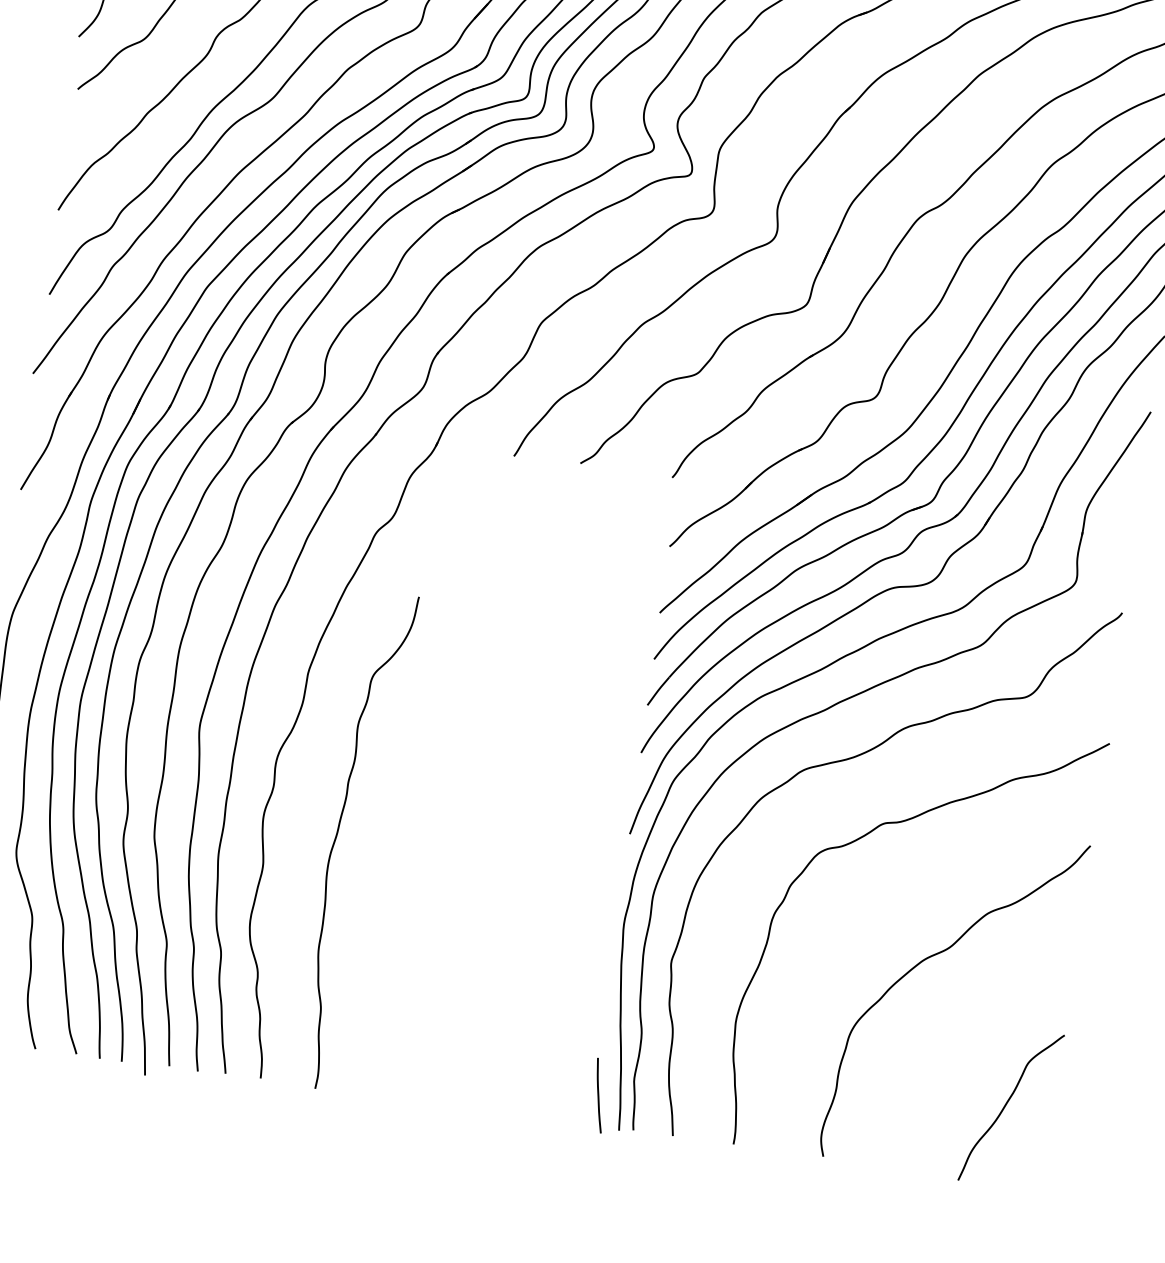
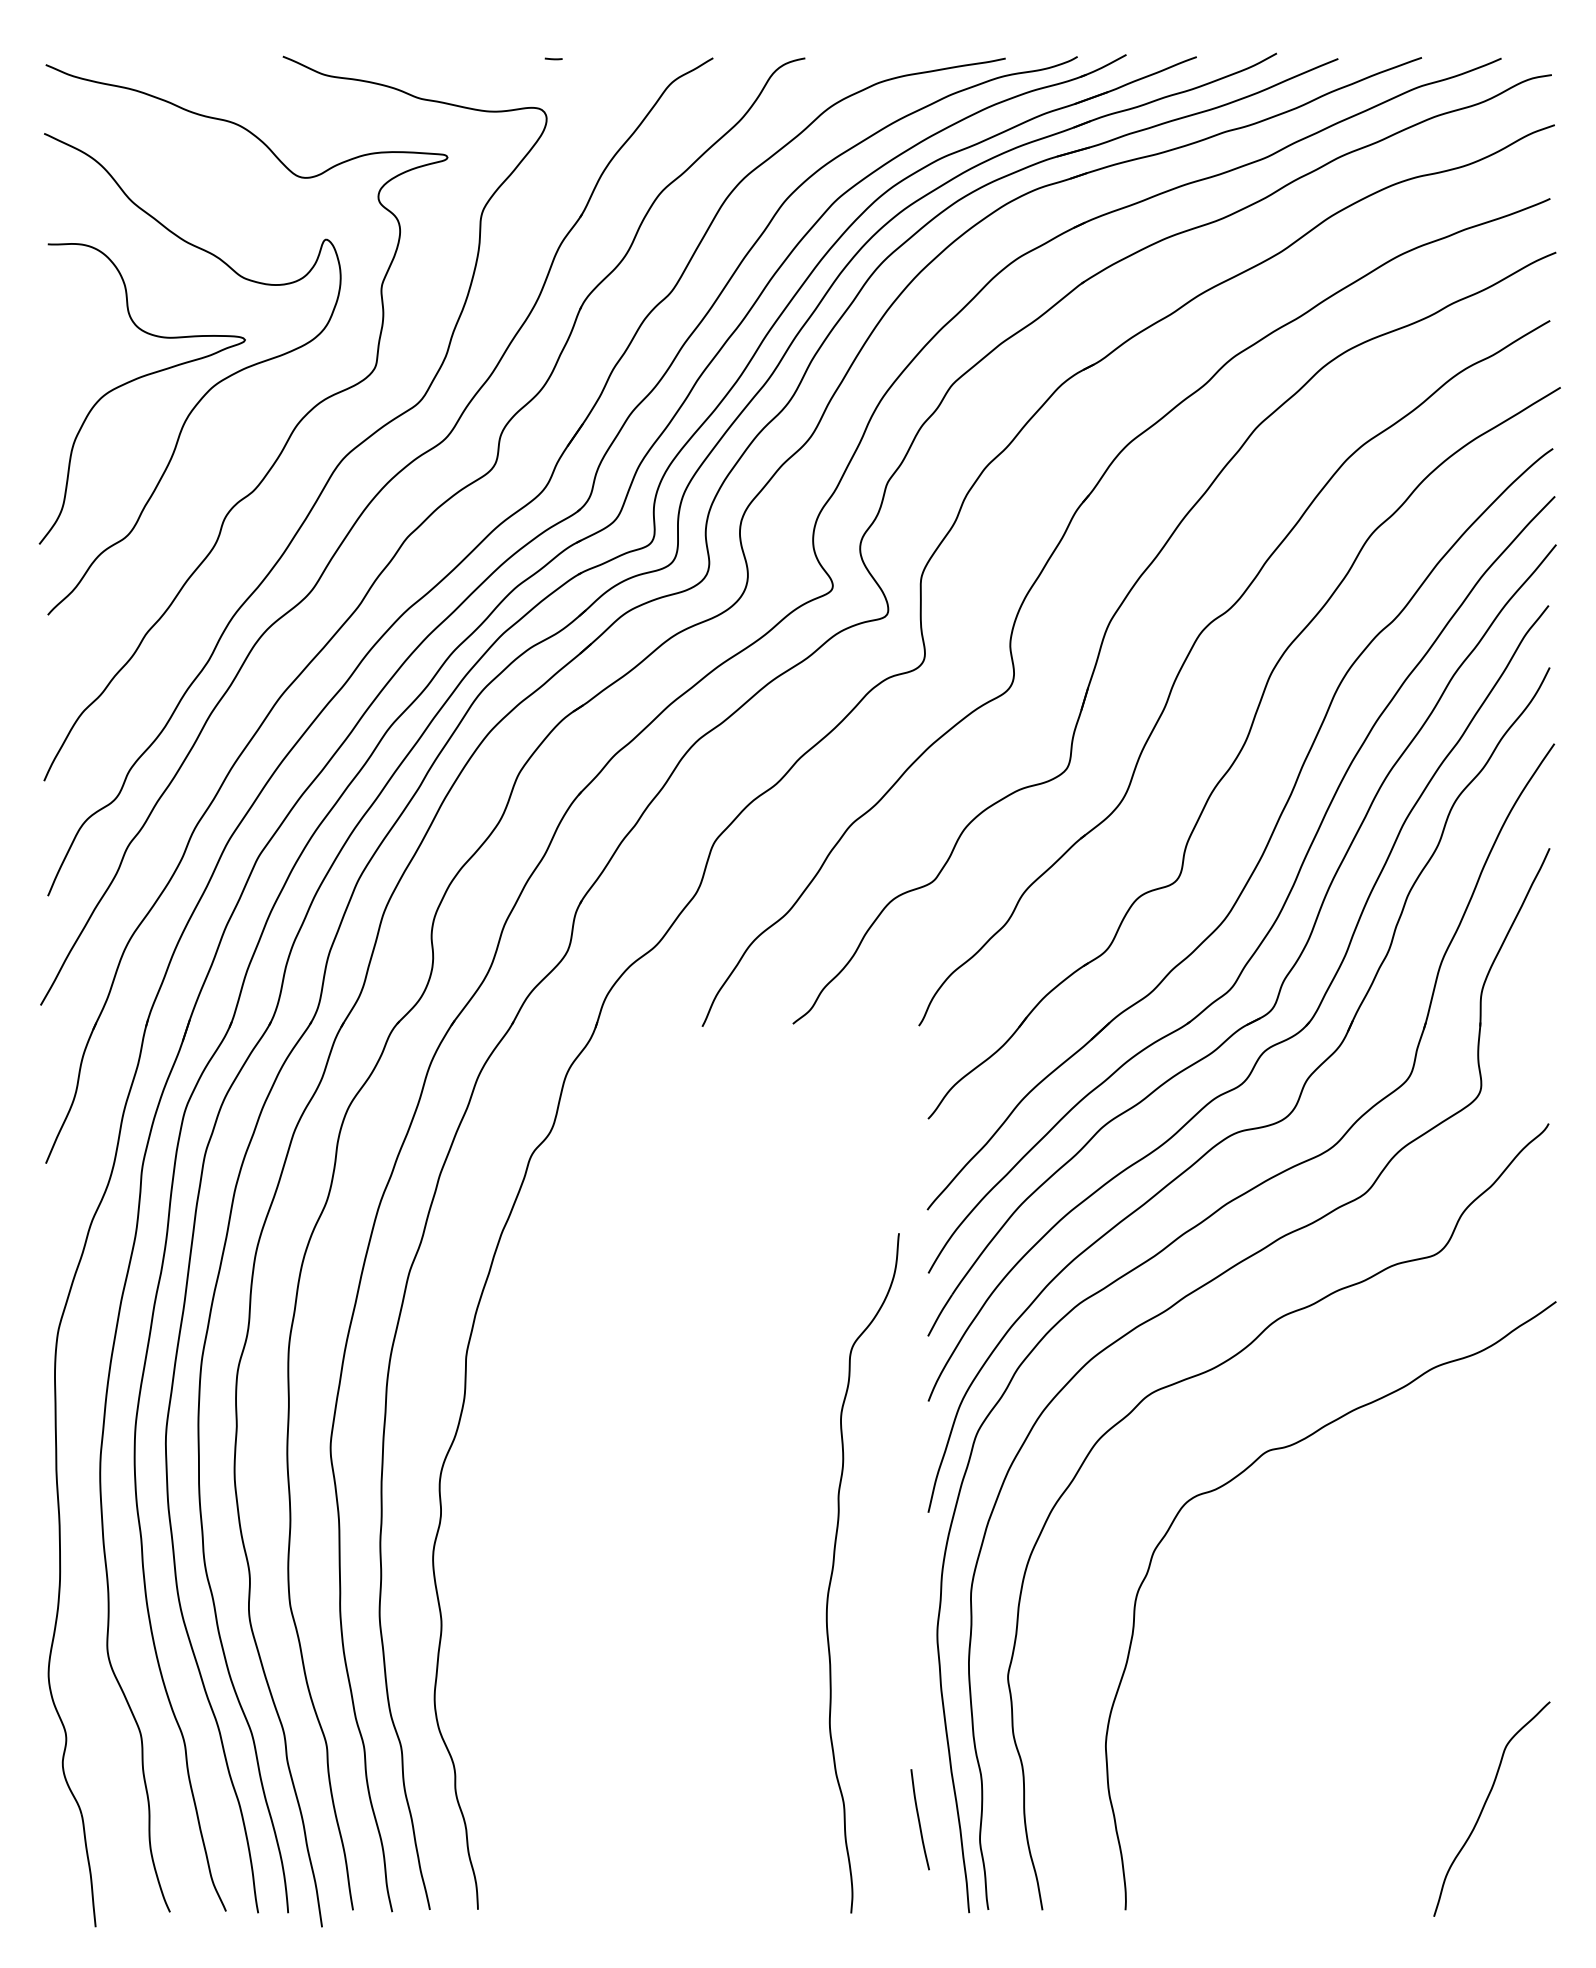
curve: (336, 837) -> (833, 1571), moved
curve: (938, 954) -> (1365, 1616), removed
curve: (598, 1095) -> (919, 1819), moved

